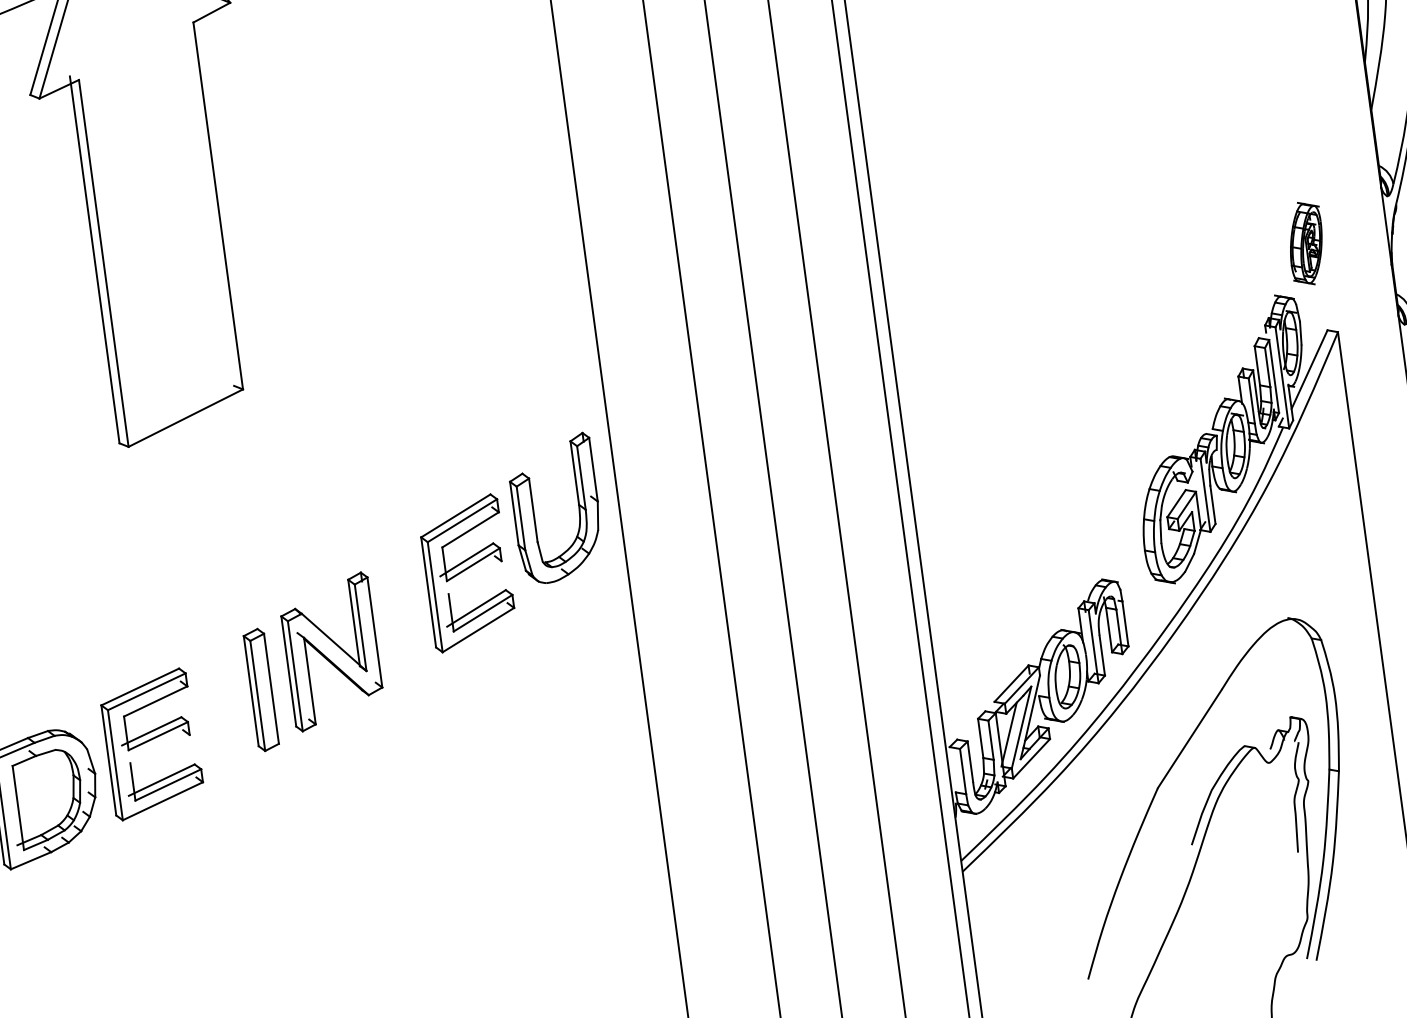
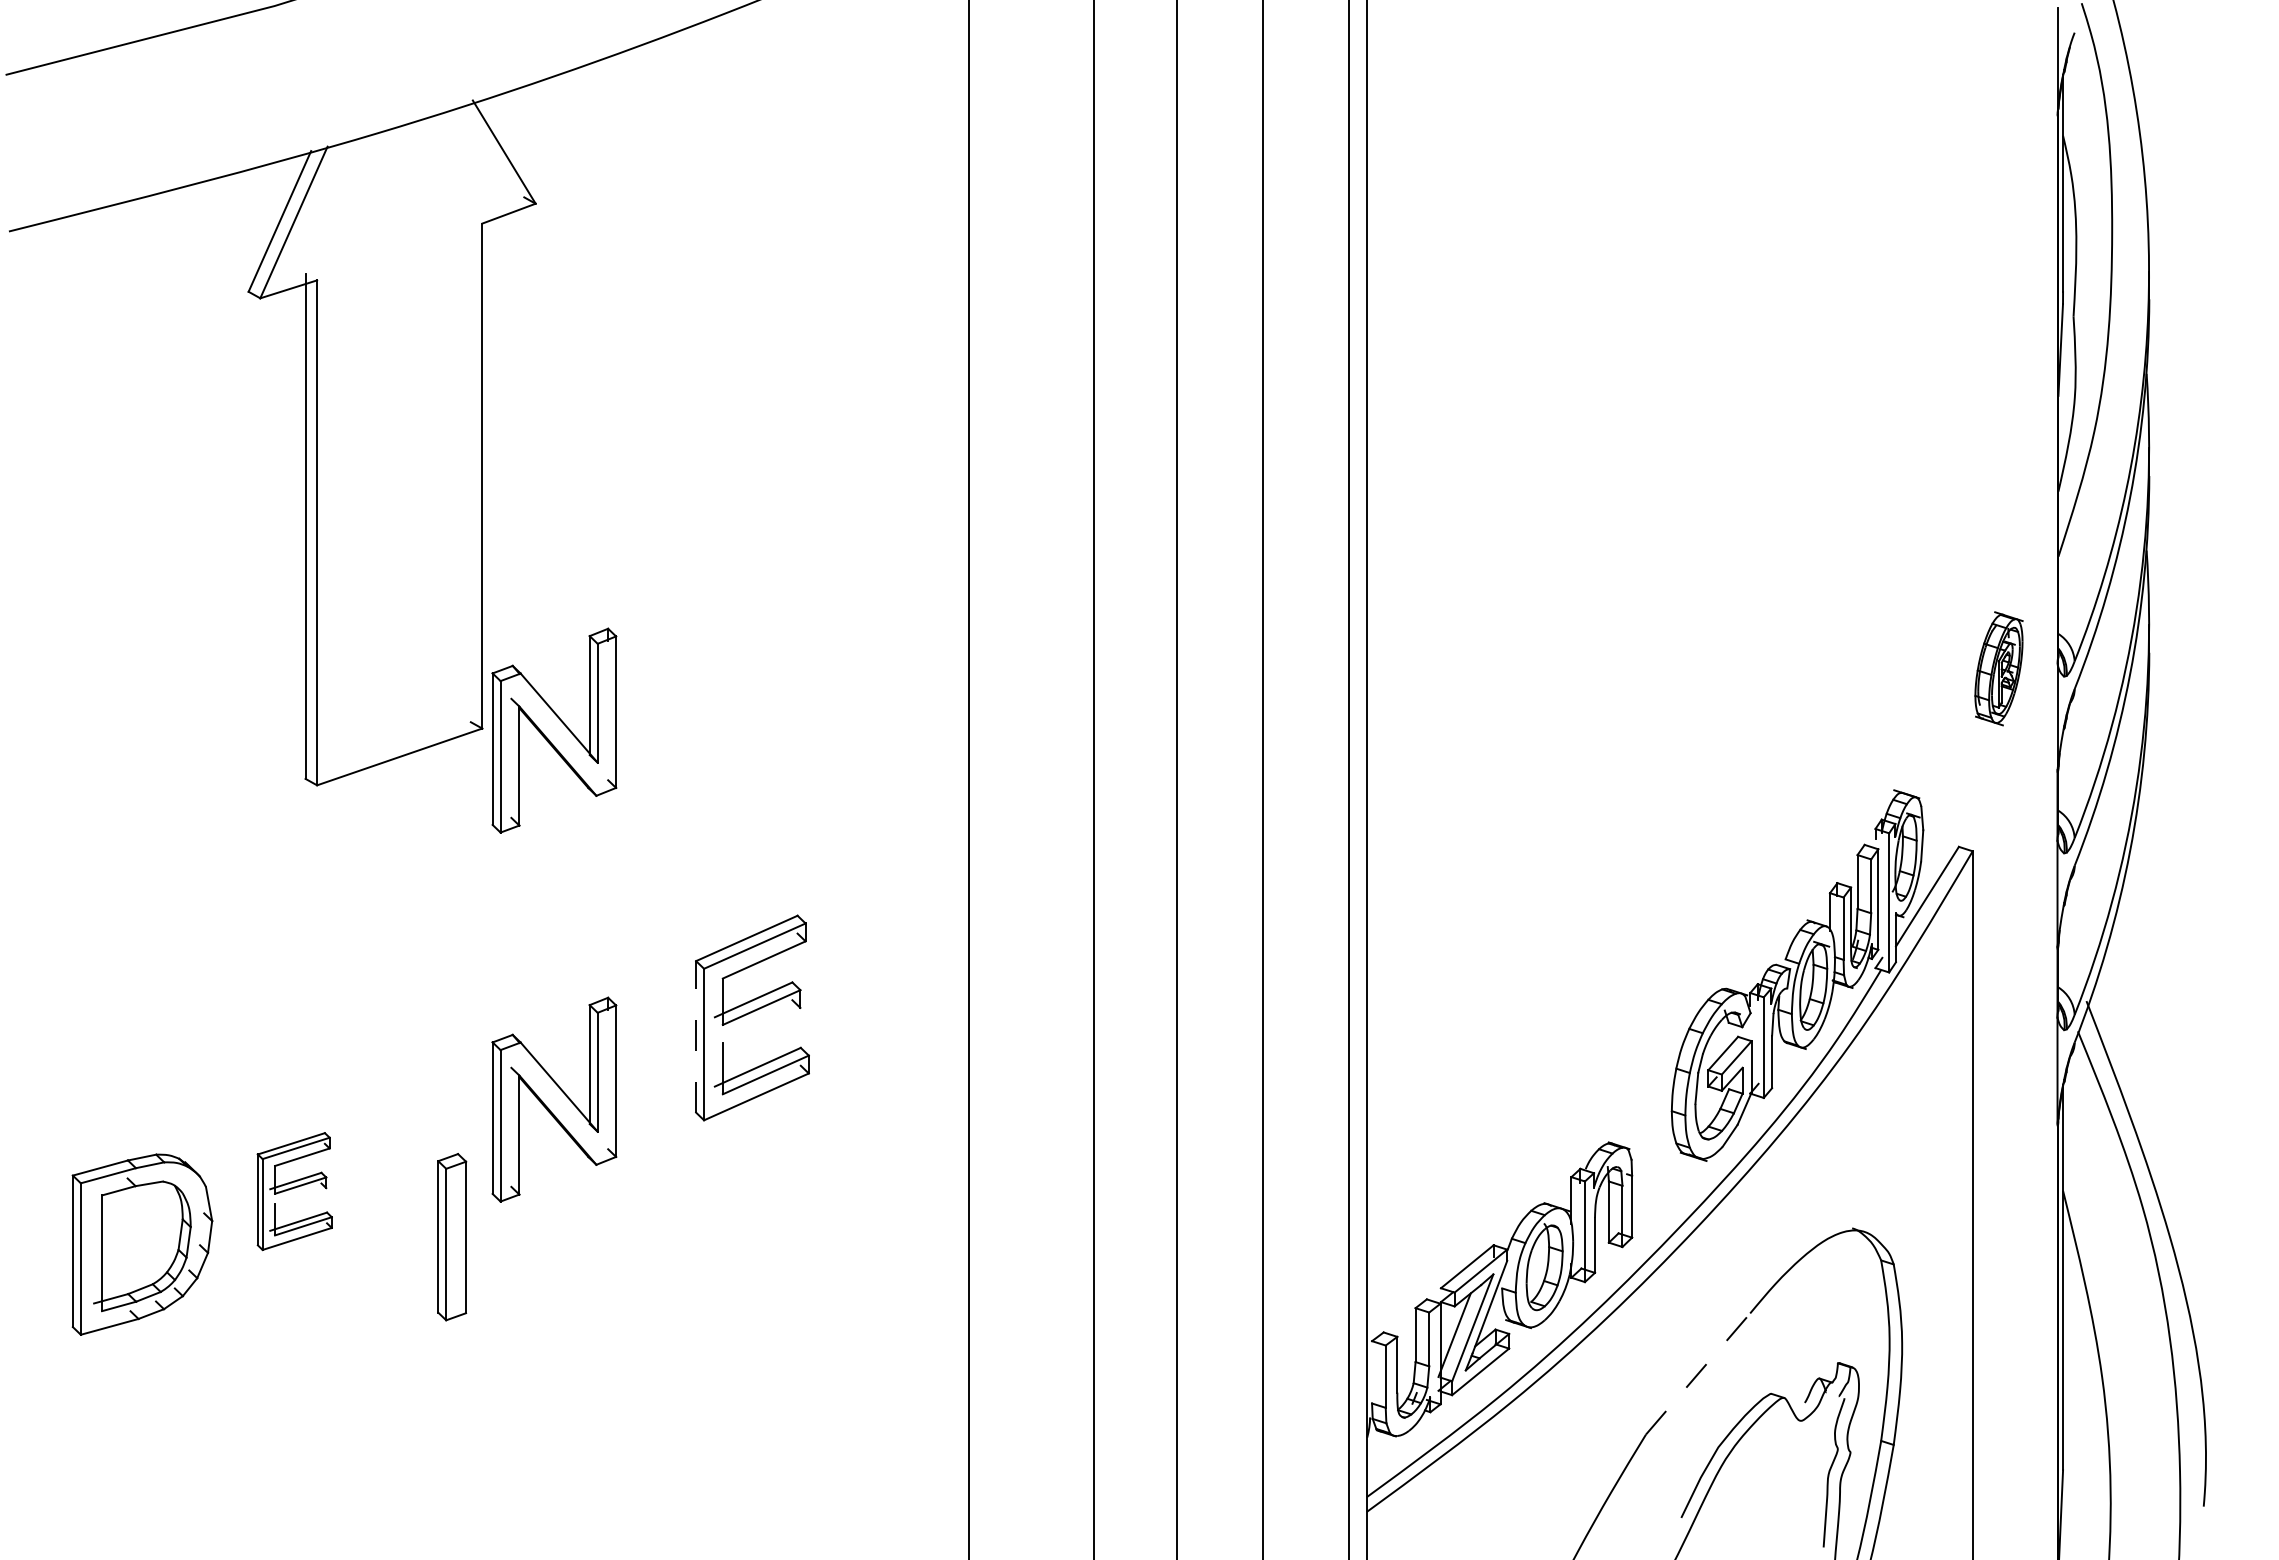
part: (1305, 243) -> (1998, 668), moved
part: (295, 383) -> (554, 730), added
part: (534, 512) -> (853, 947), removed
line: (428, 592) -> (696, 1036), solid -> dashed
part: (261, 690) -> (452, 1237), moved
line: (1190, 738) -> (1698, 1373), solid -> dashed
part: (152, 744) -> (294, 1191), size x0.6

